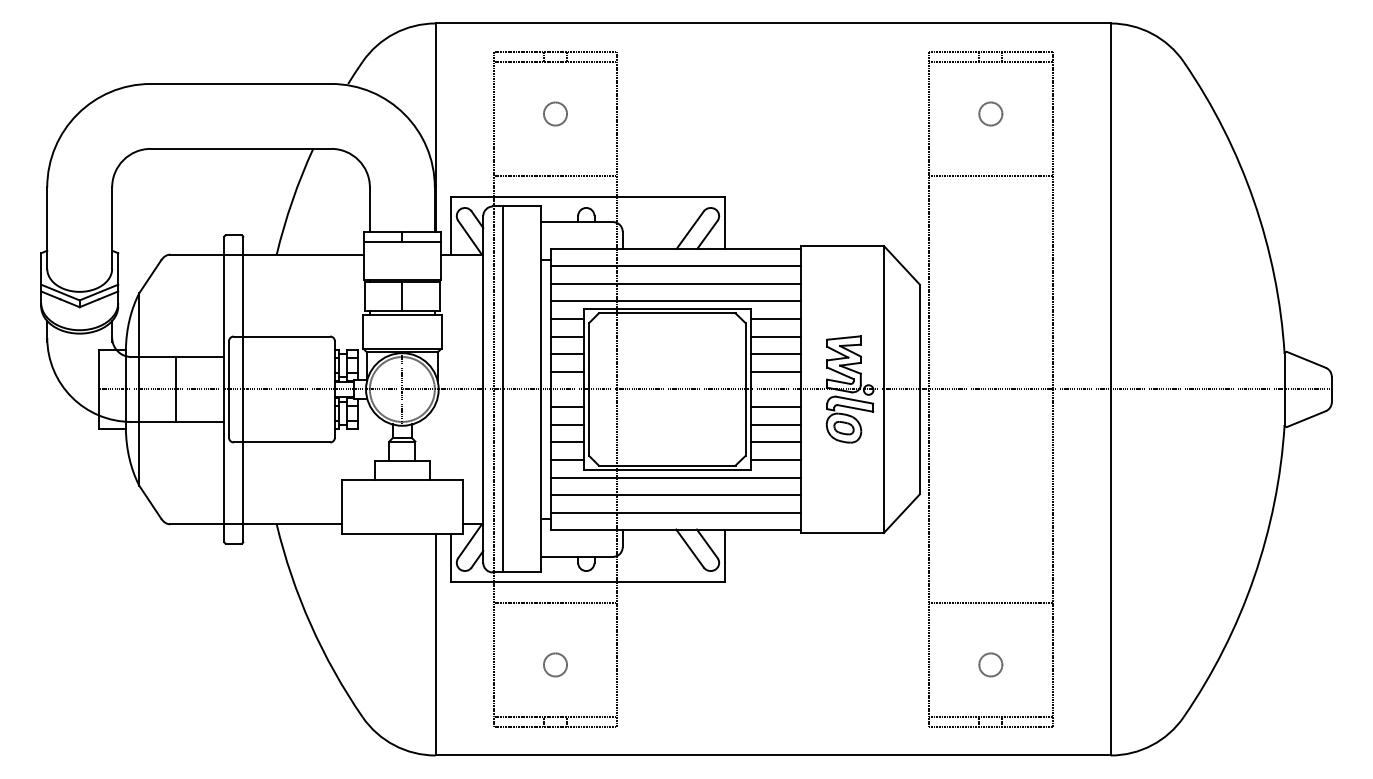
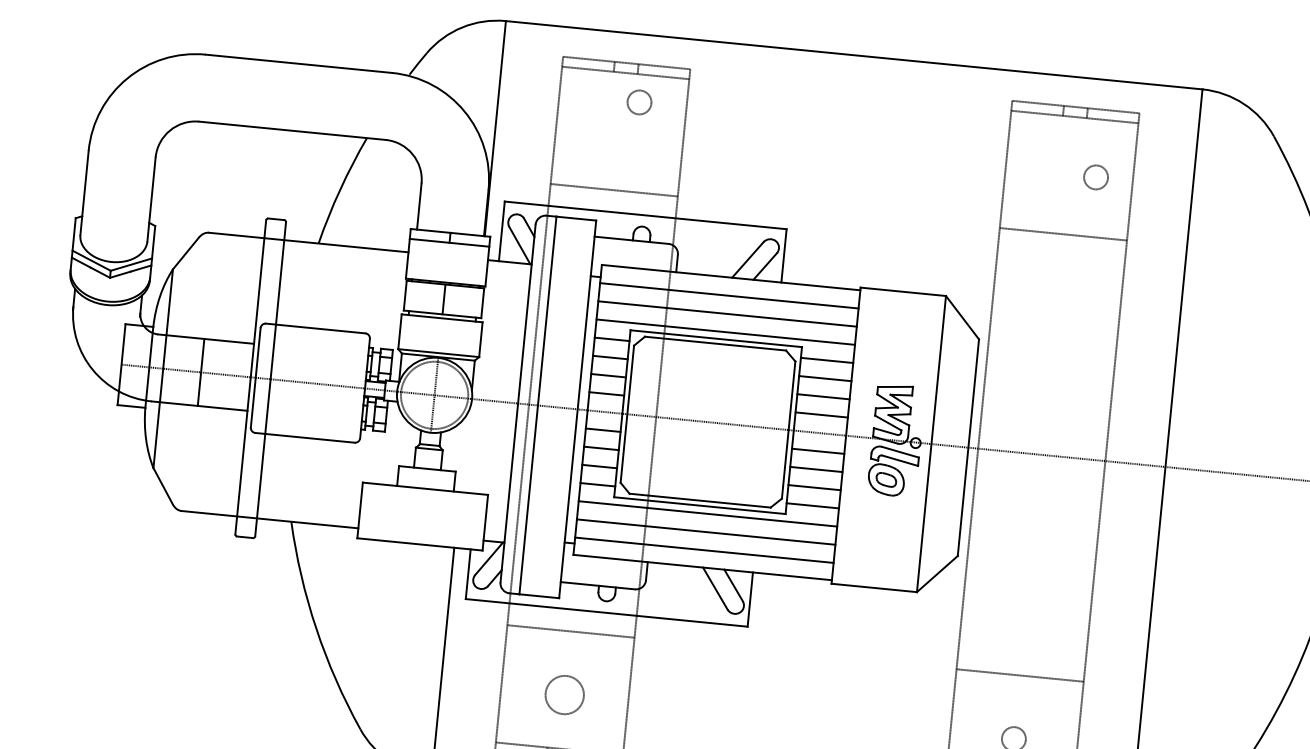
circle: (555, 113) -> (639, 101), moved
circle: (990, 113) -> (1095, 176), moved
circle: (555, 664) -> (564, 694), size x1.6

